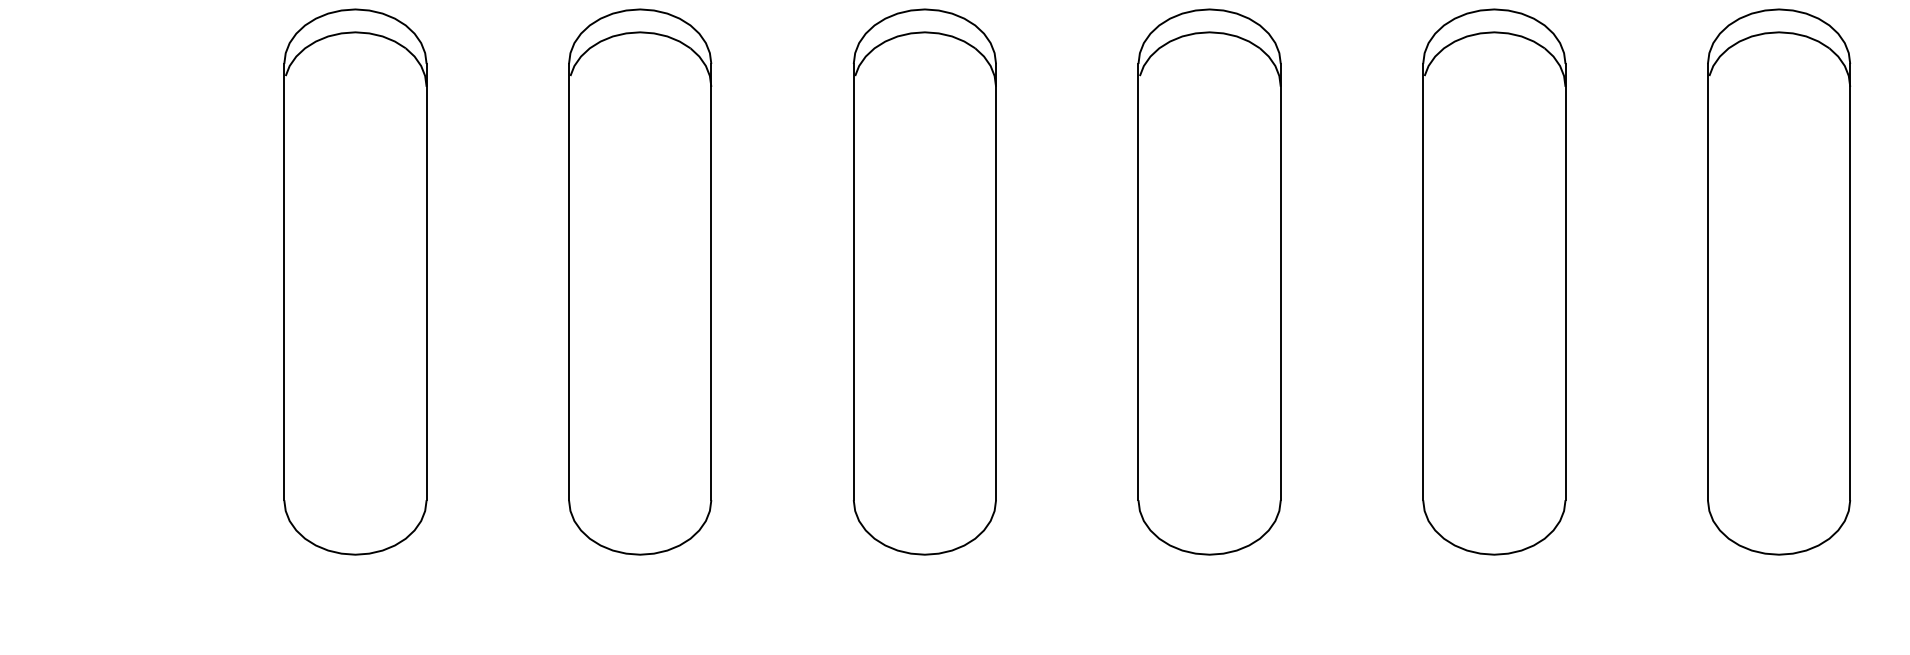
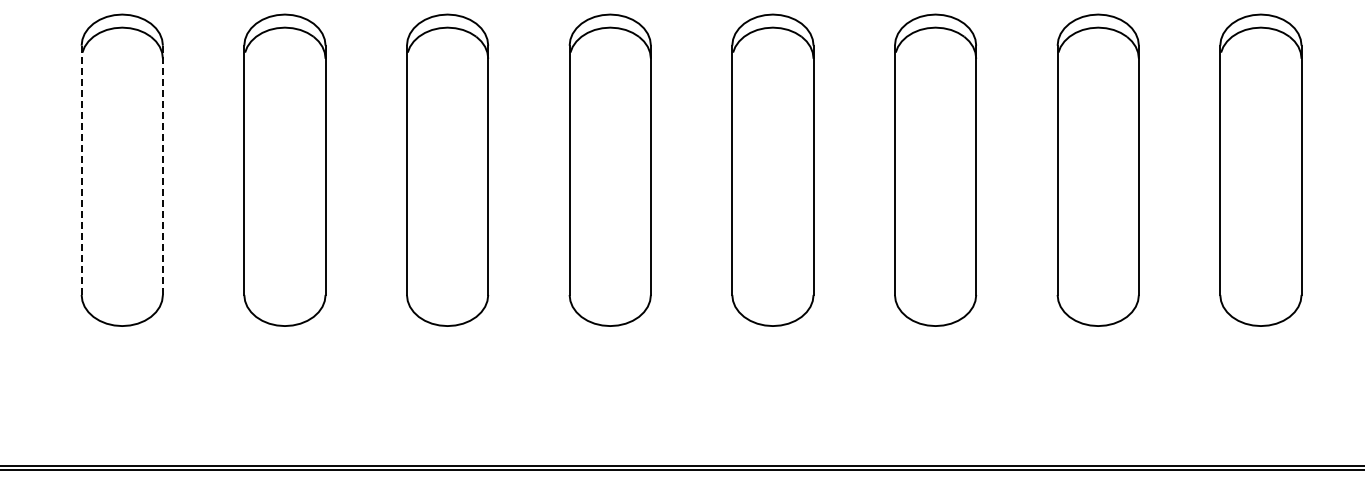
line: (284, 282) -> (81, 170), solid -> dashed
line: (425, 282) -> (162, 170), solid -> dashed

